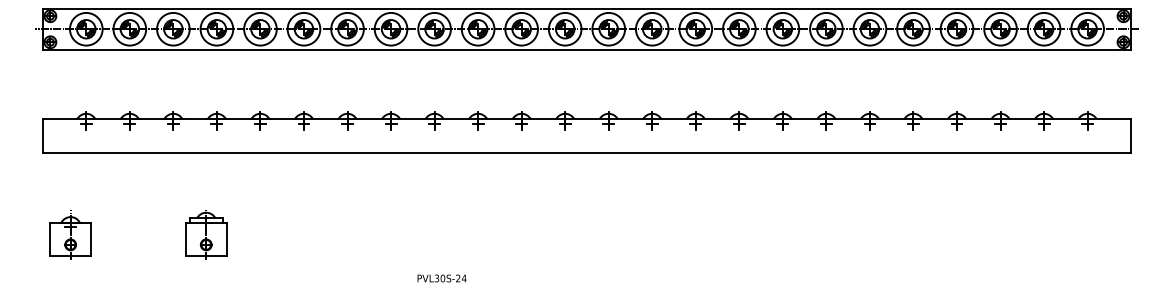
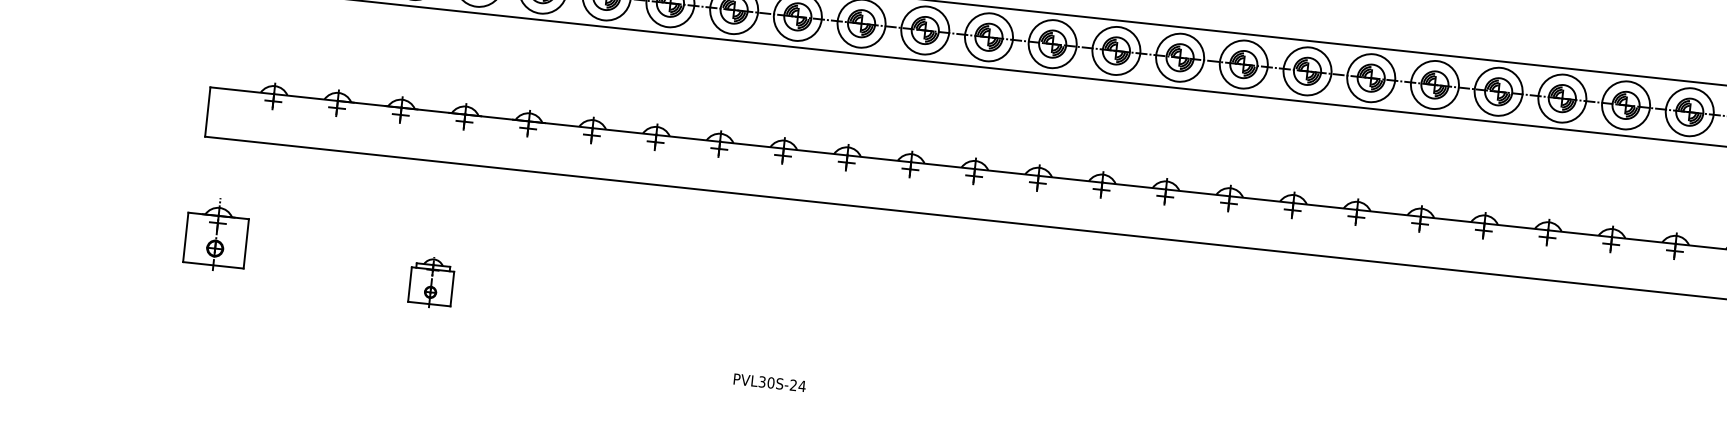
part: (70, 234) -> (216, 233), moved
part: (206, 234) -> (431, 281), size x0.7

